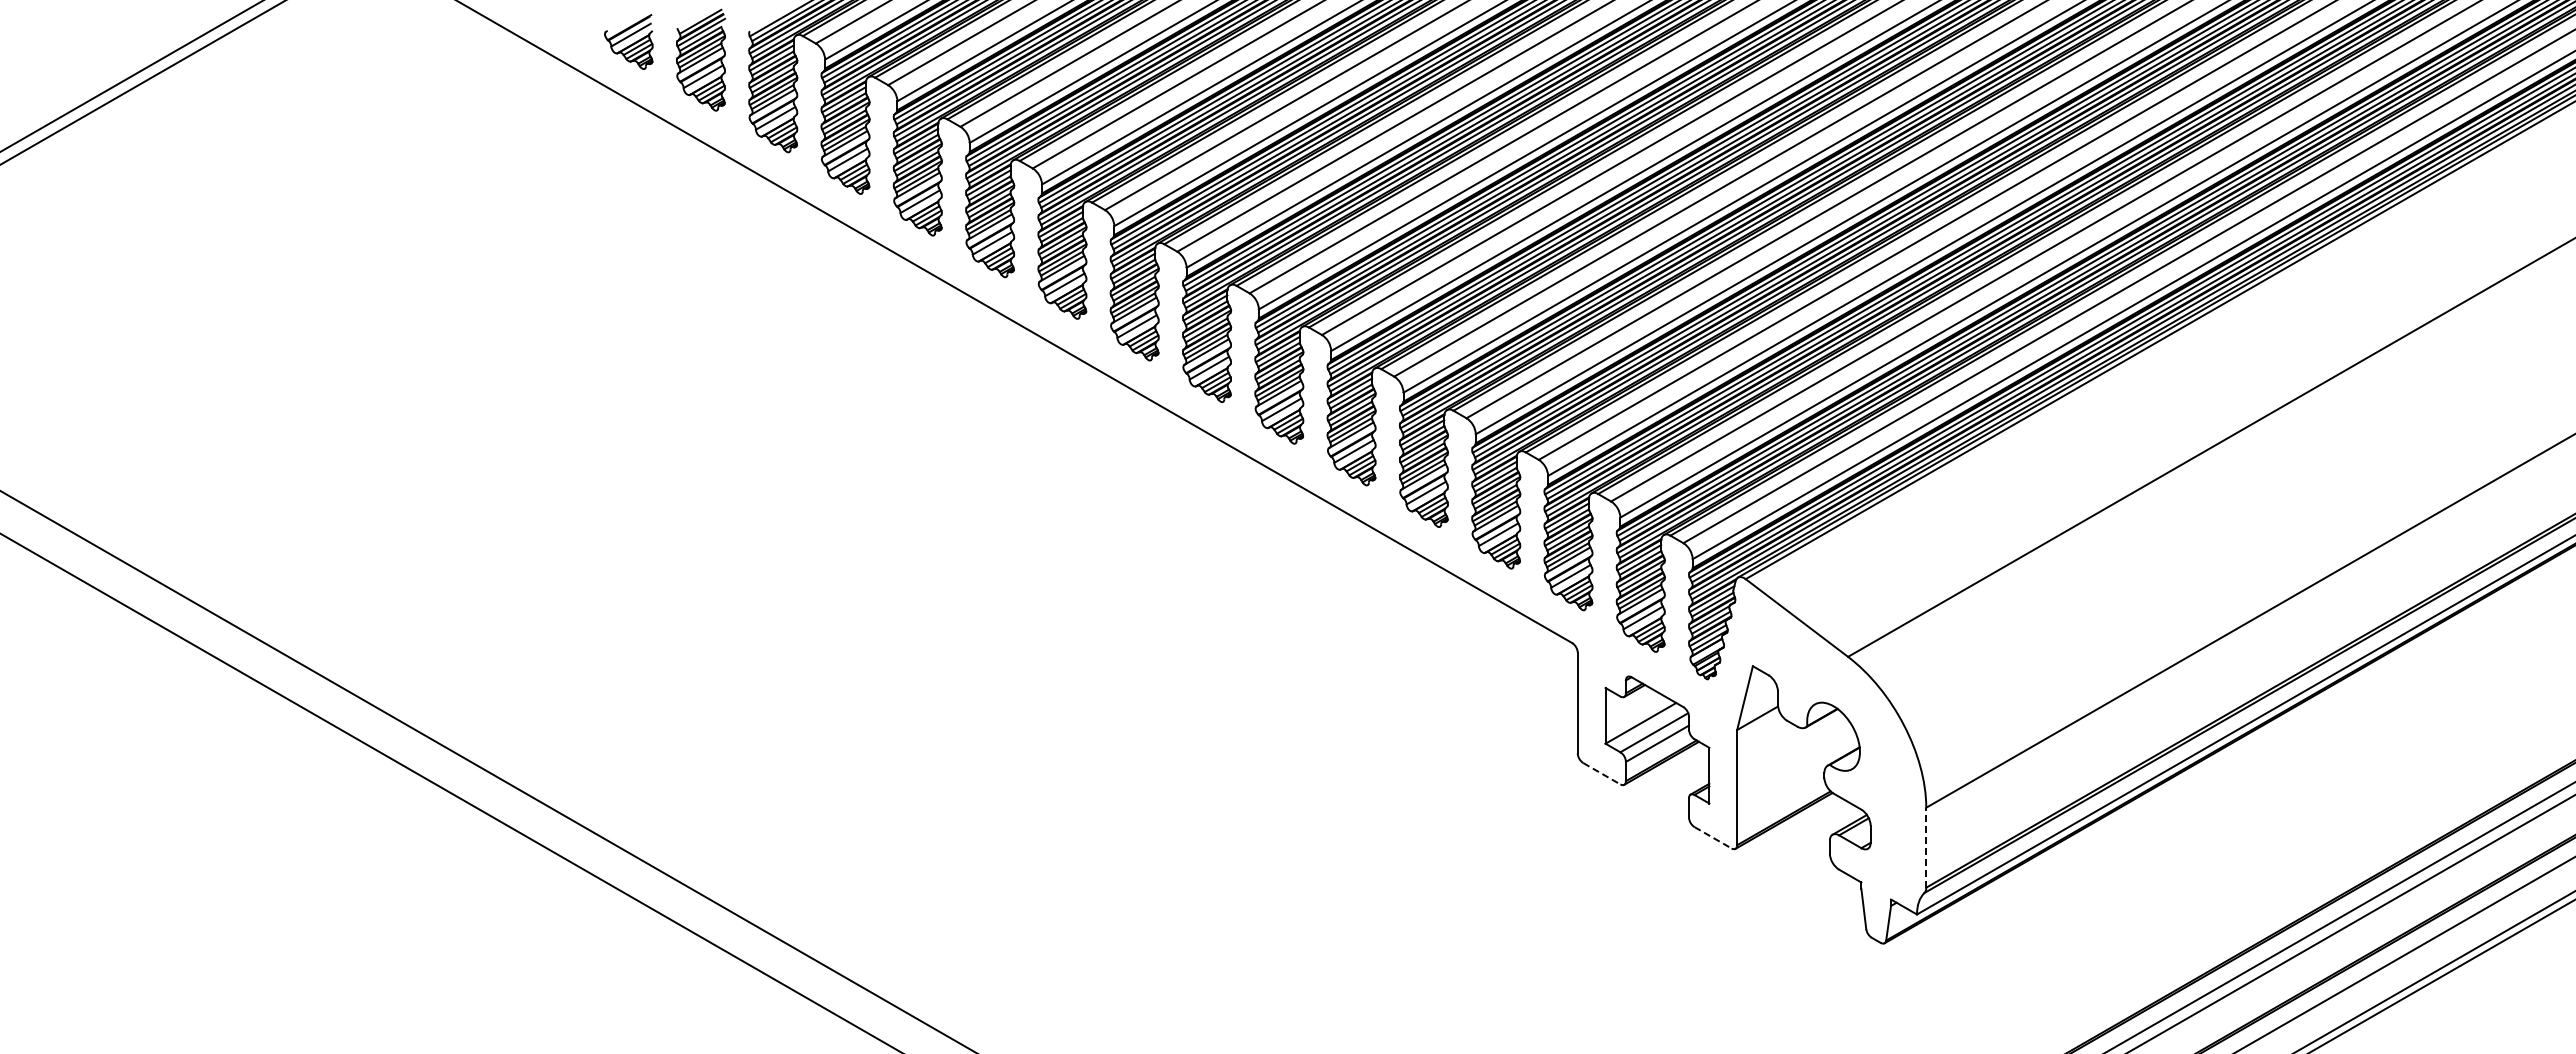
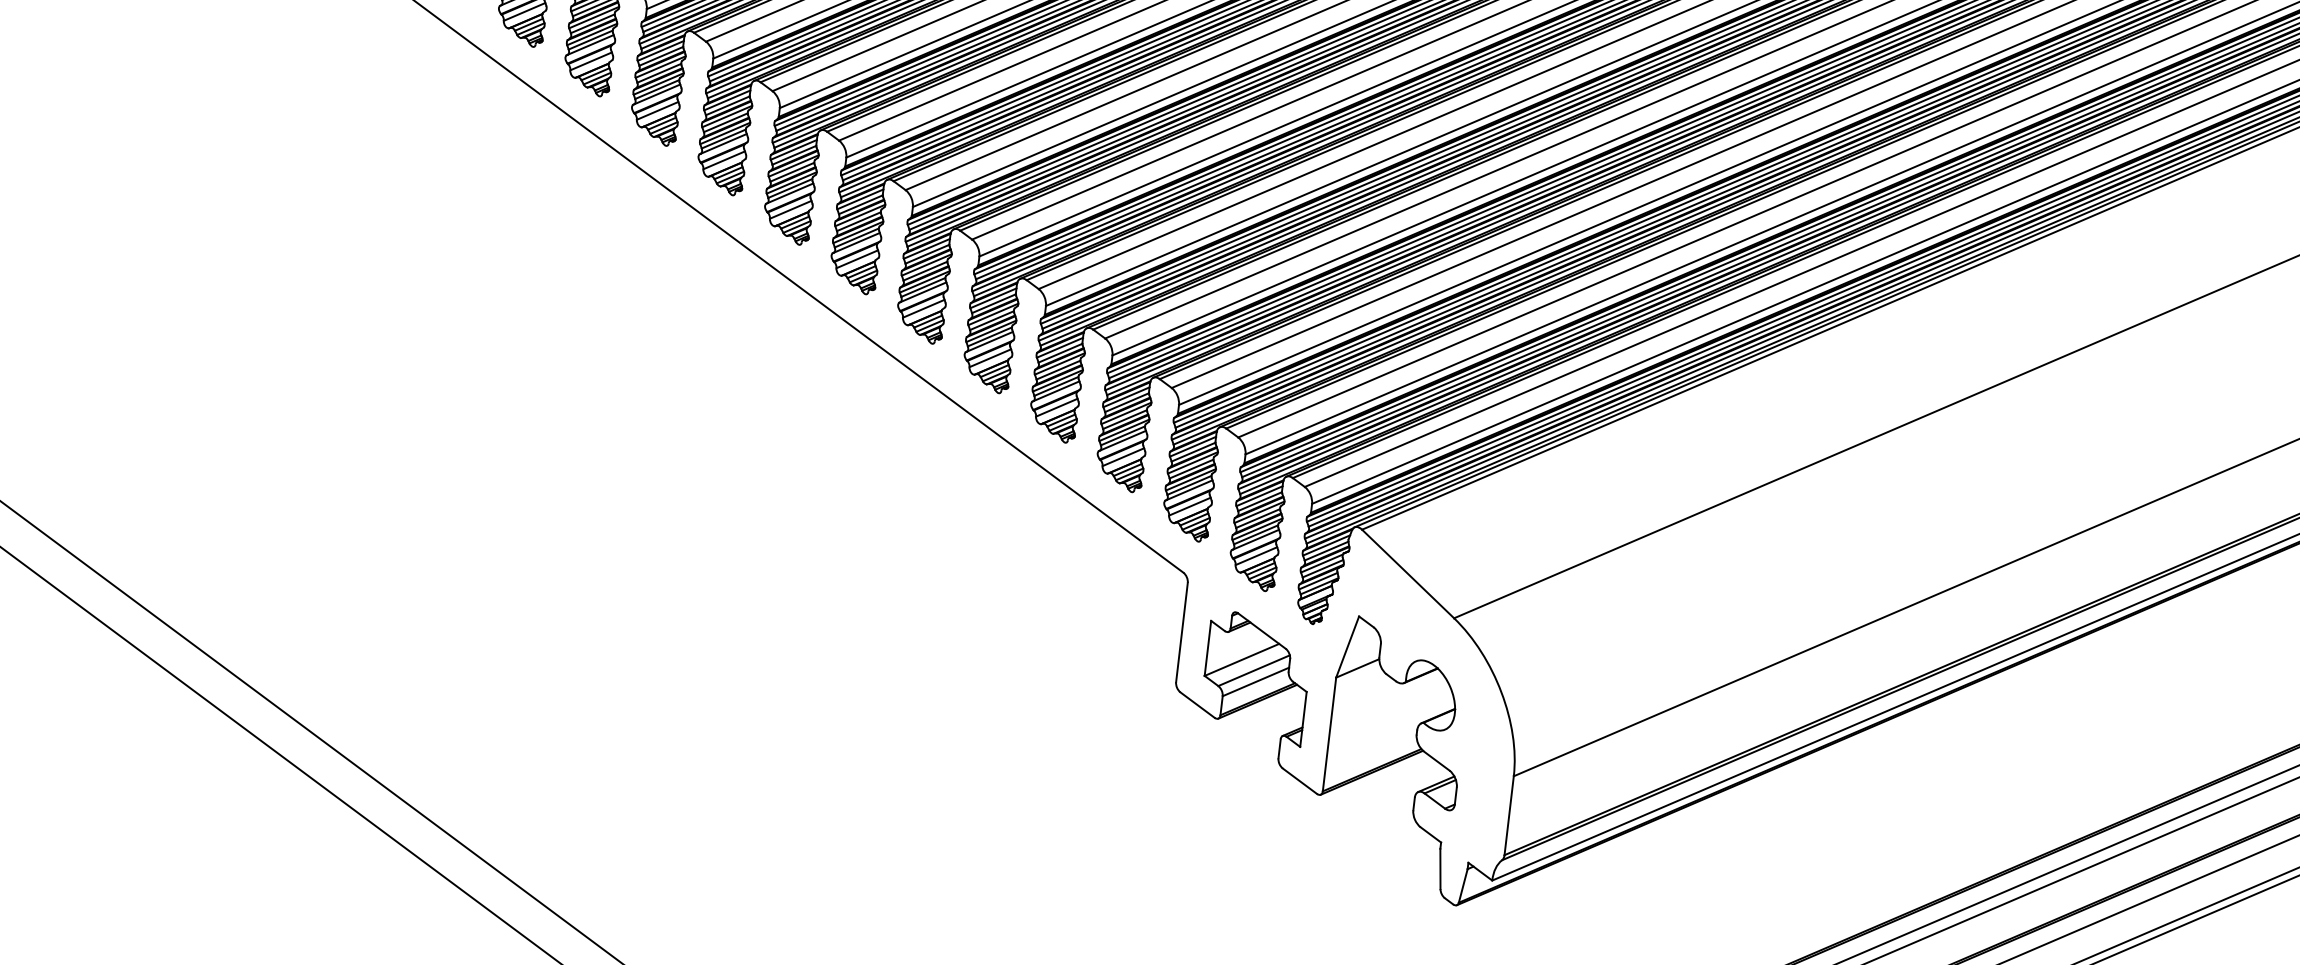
line: (1602, 774) -> (1198, 705), dashed -> solid
line: (1713, 838) -> (1300, 781), dashed -> solid
line: (1926, 847) -> (1509, 815), dashed -> solid

